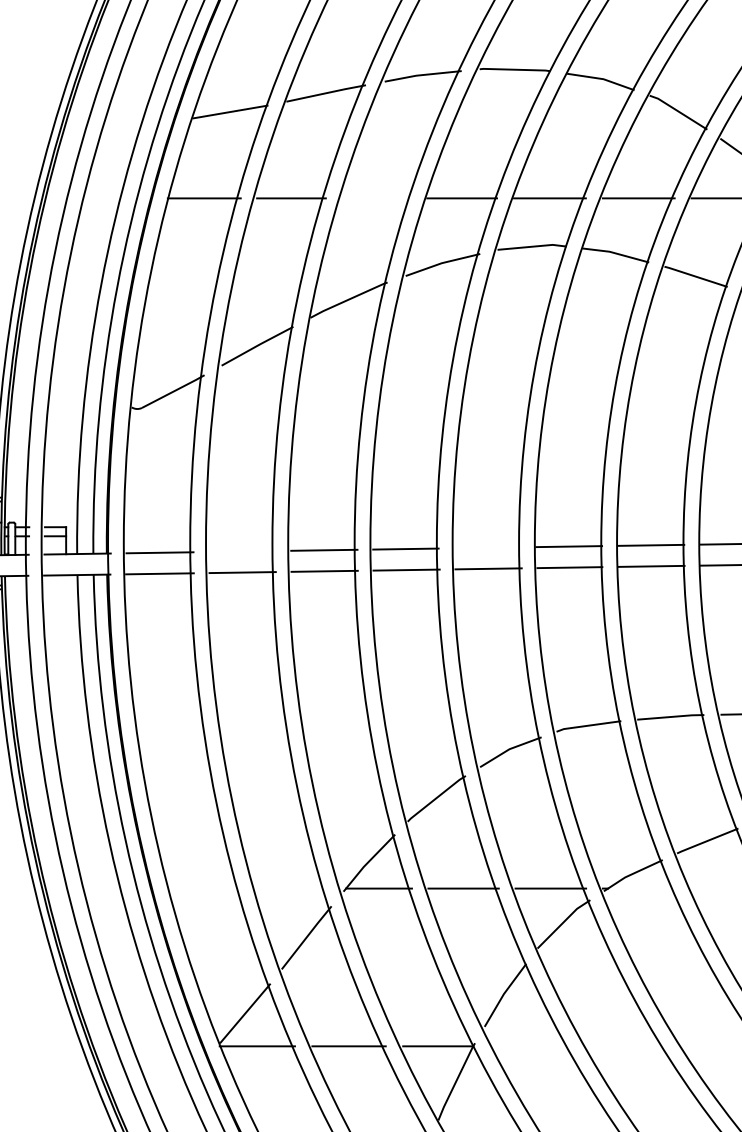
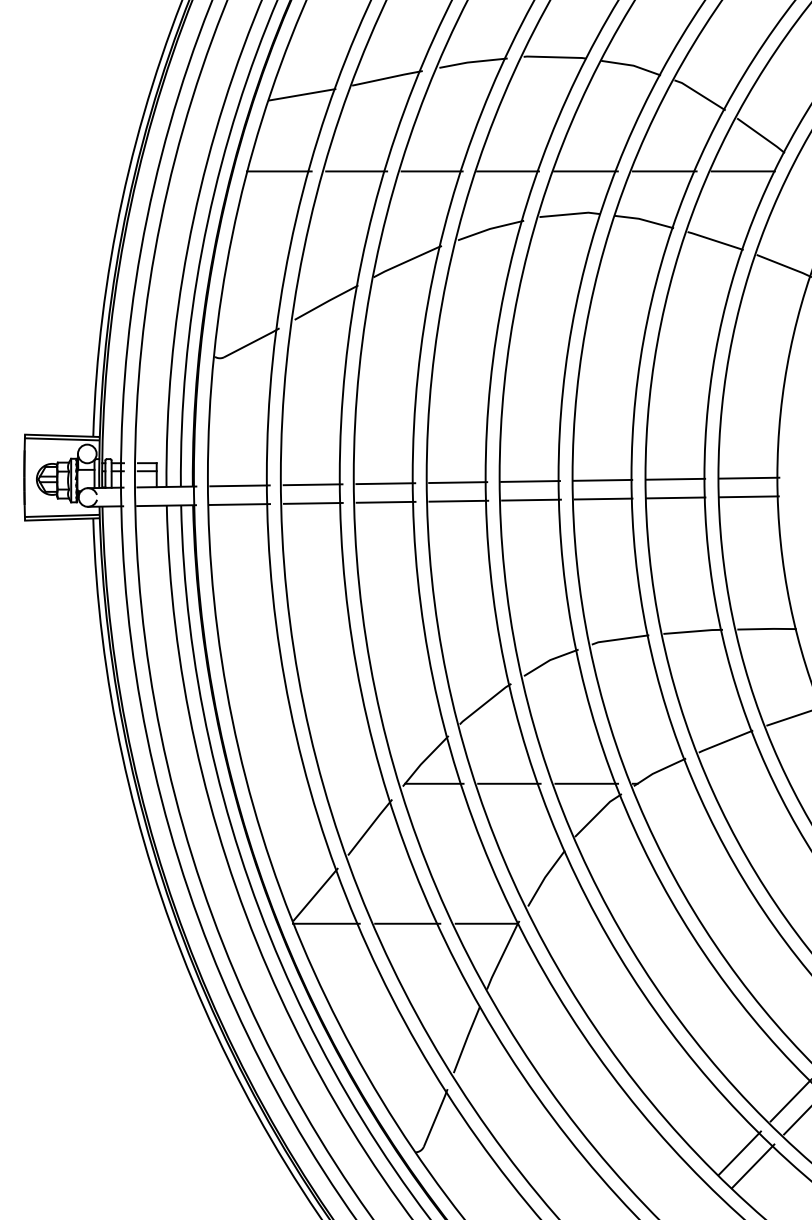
line: (375, 198) -> (431, 171), added
line: (487, 547) -> (530, 481), added
line: (241, 551) -> (312, 484), added

